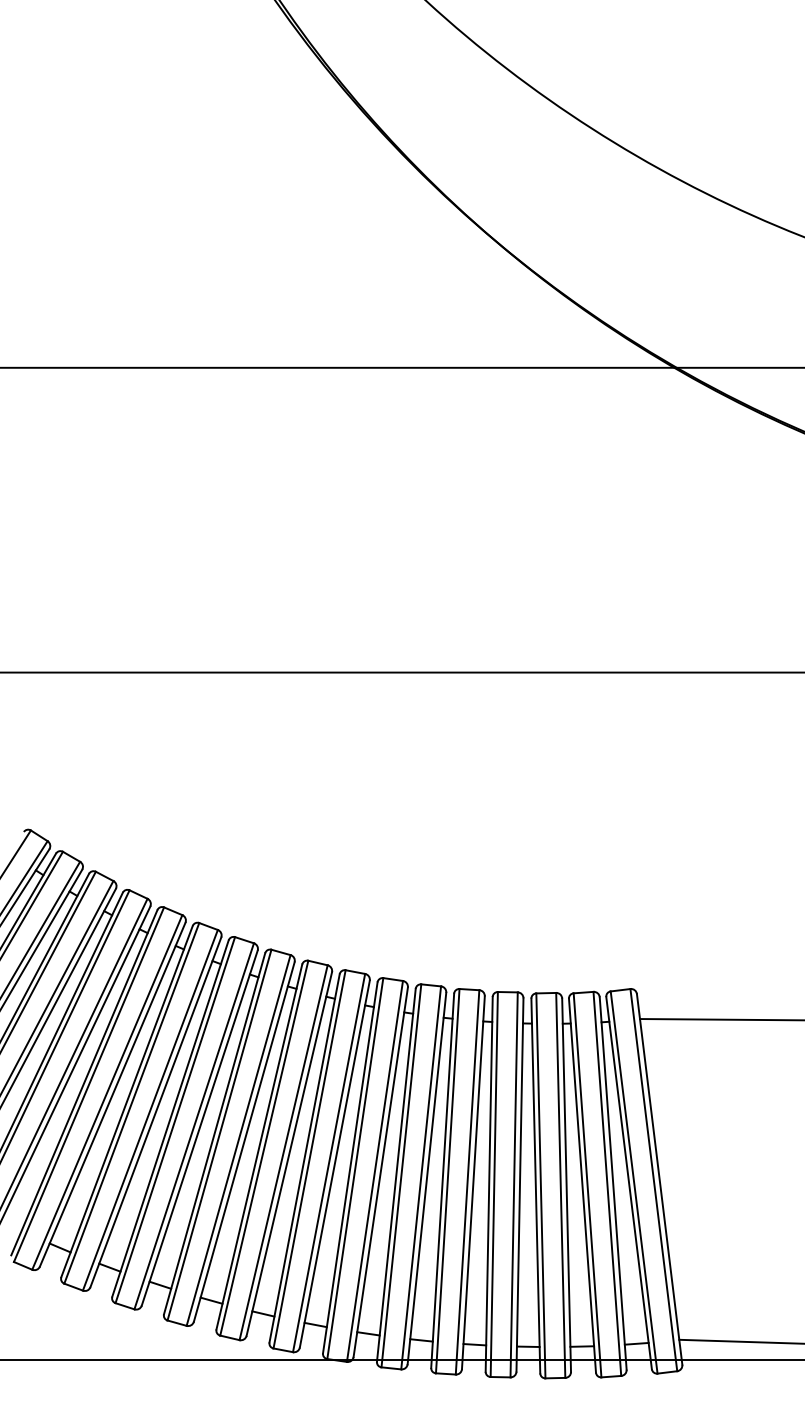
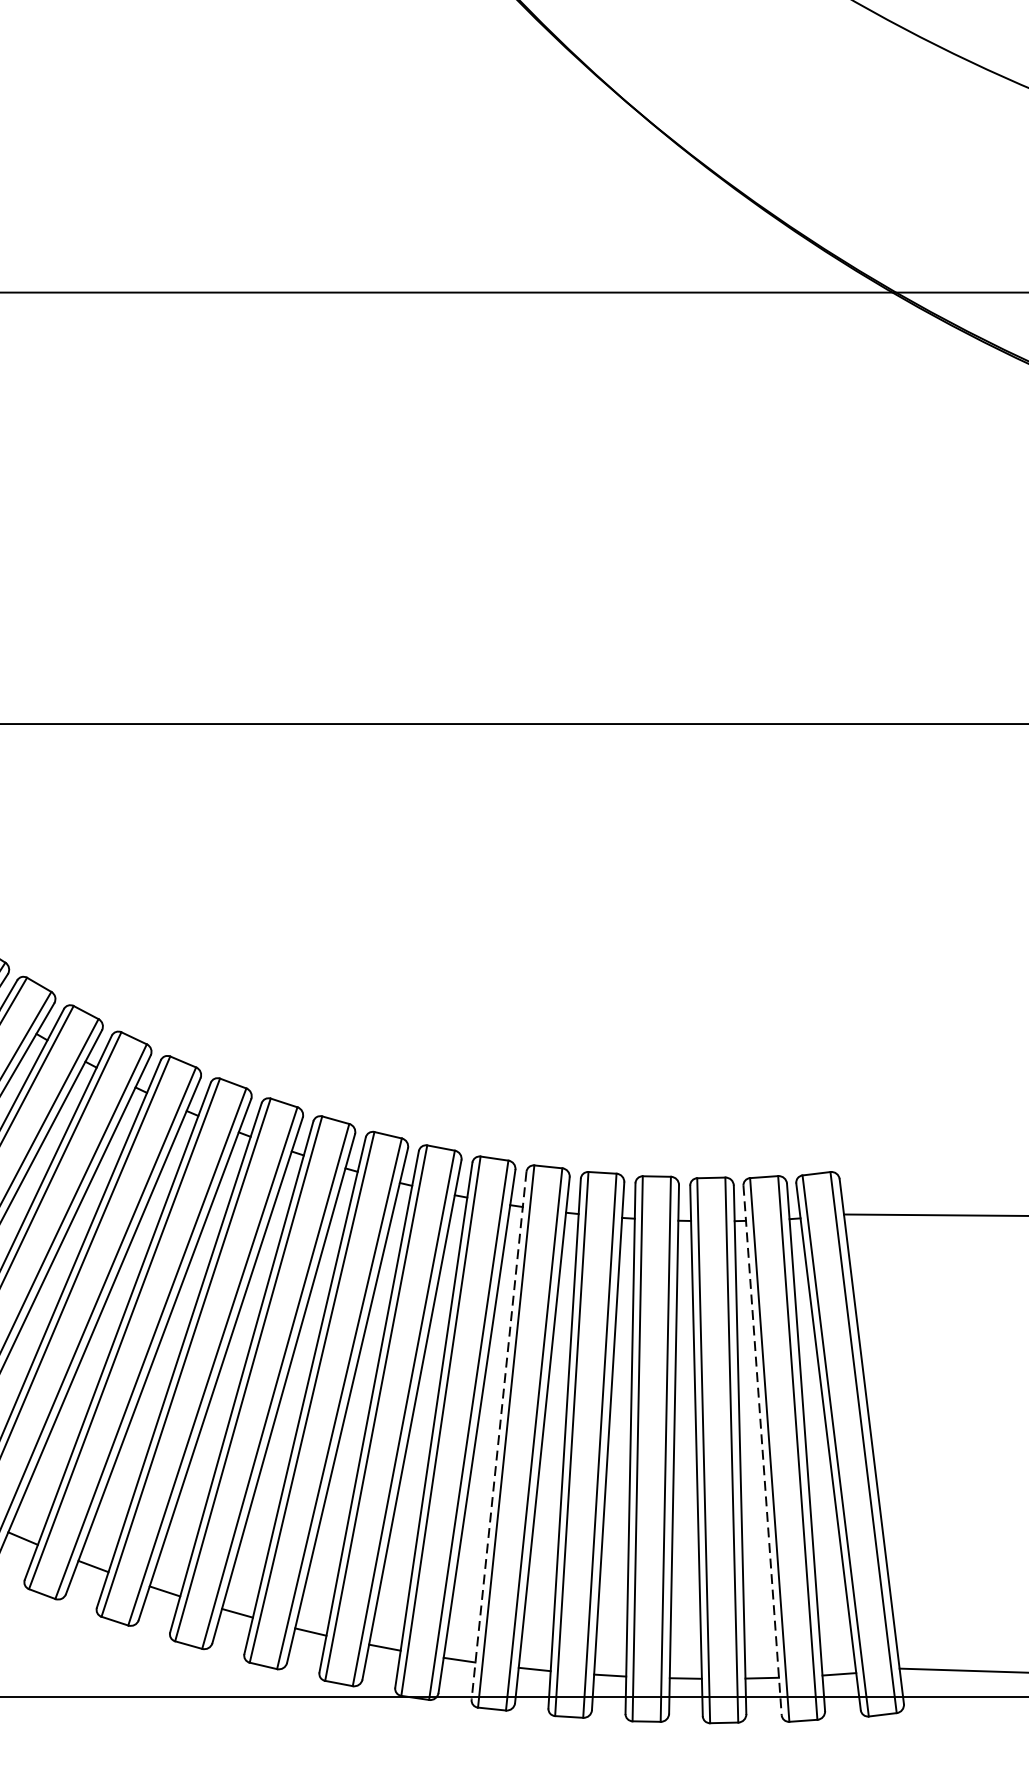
line: (396, 1175) -> (499, 1436), solid -> dashed
line: (582, 1186) -> (762, 1451), solid -> dashed

